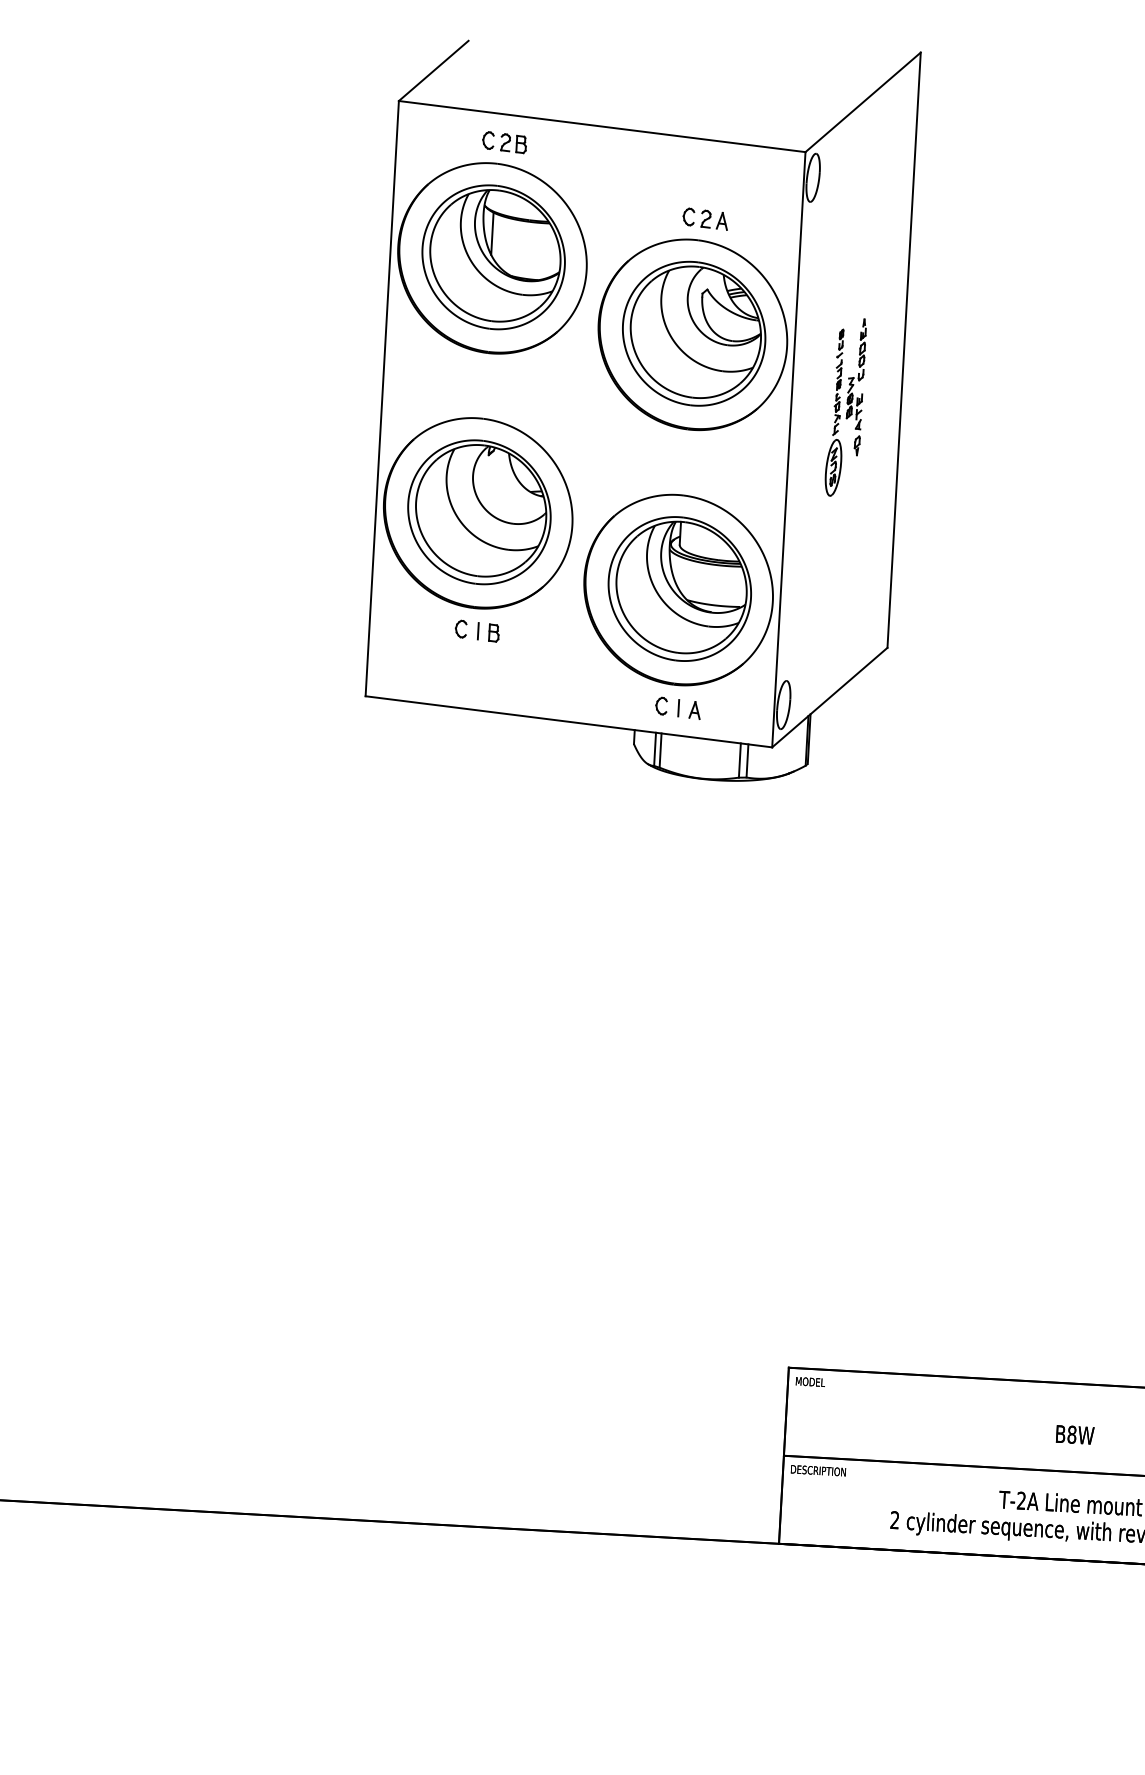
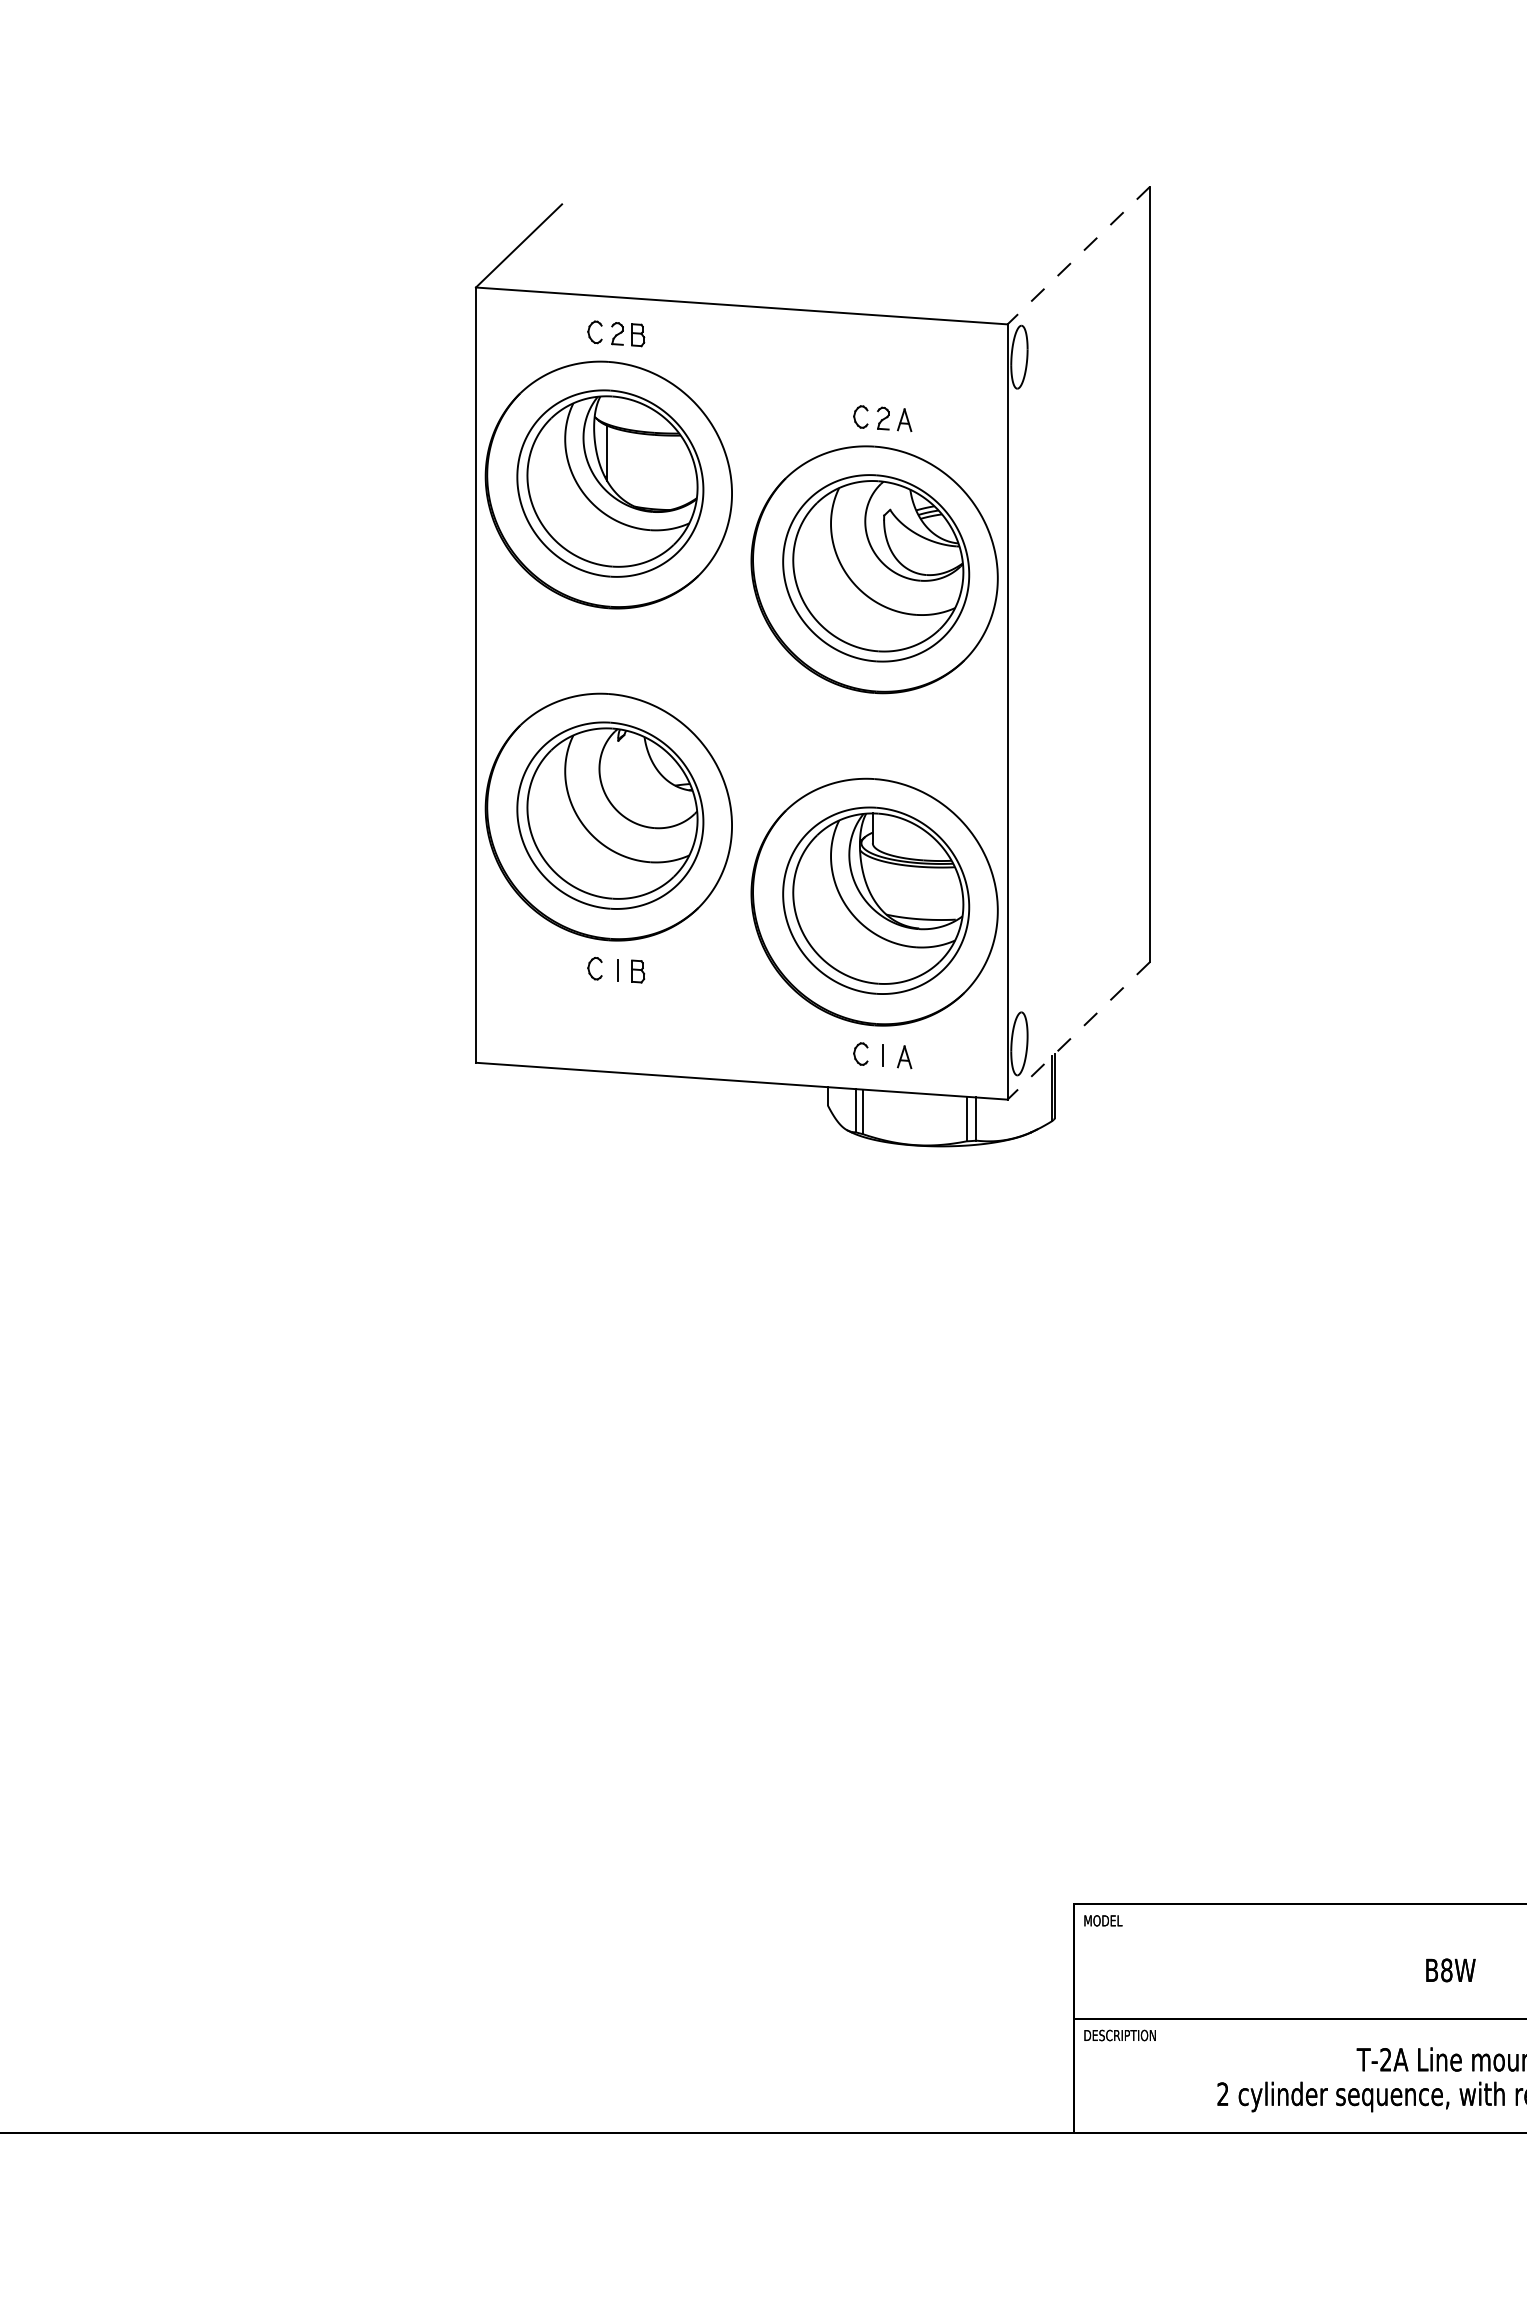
line: (862, 102) -> (1078, 255), solid -> dashed
part: (845, 407) -> (1077, 652), removed
line: (829, 698) -> (1078, 1031), solid -> dashed

